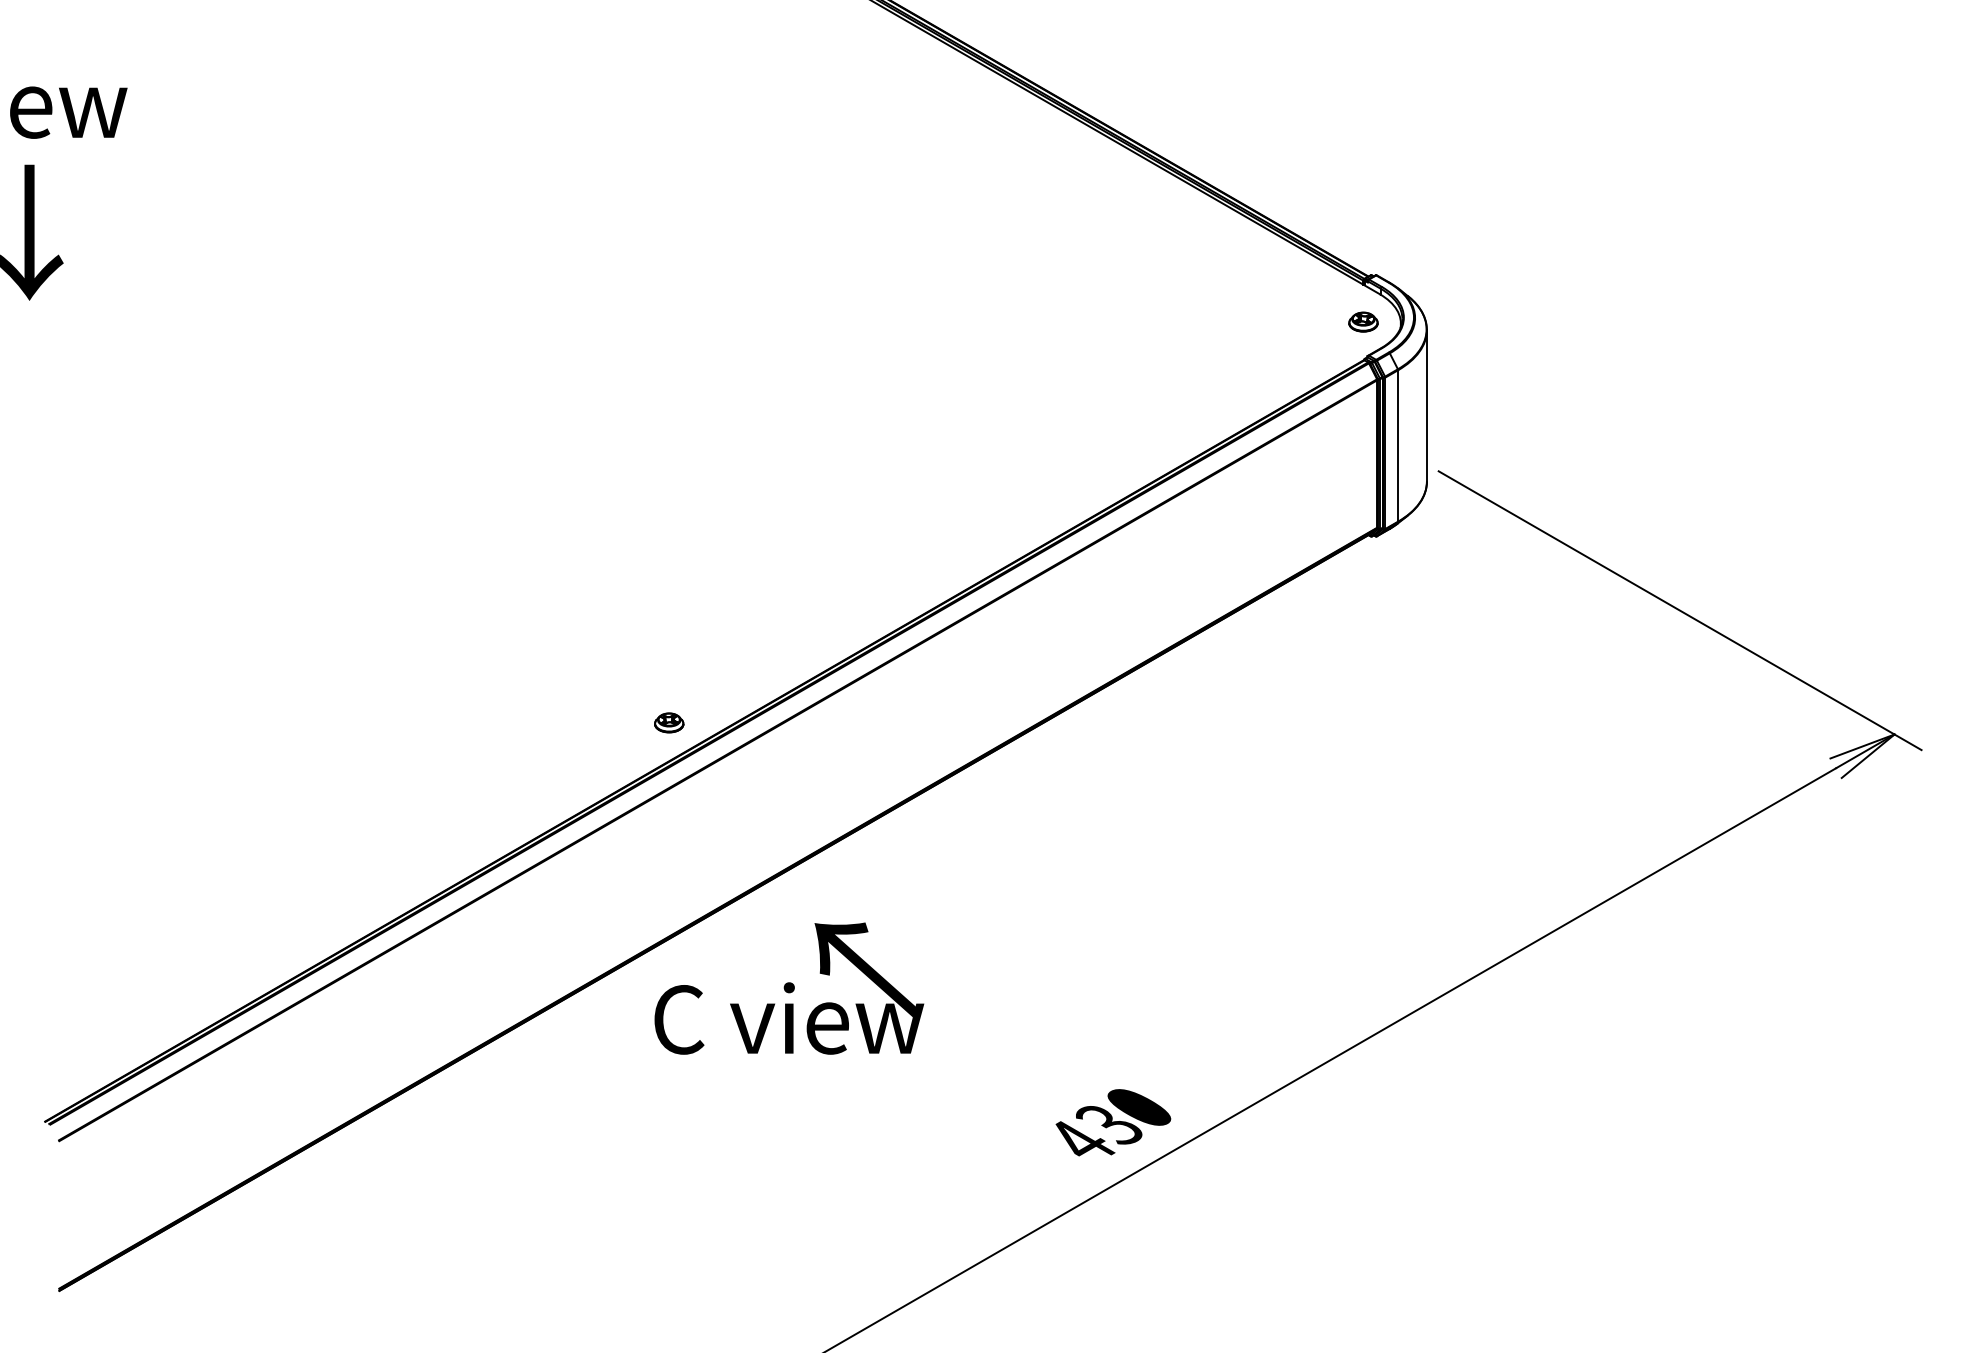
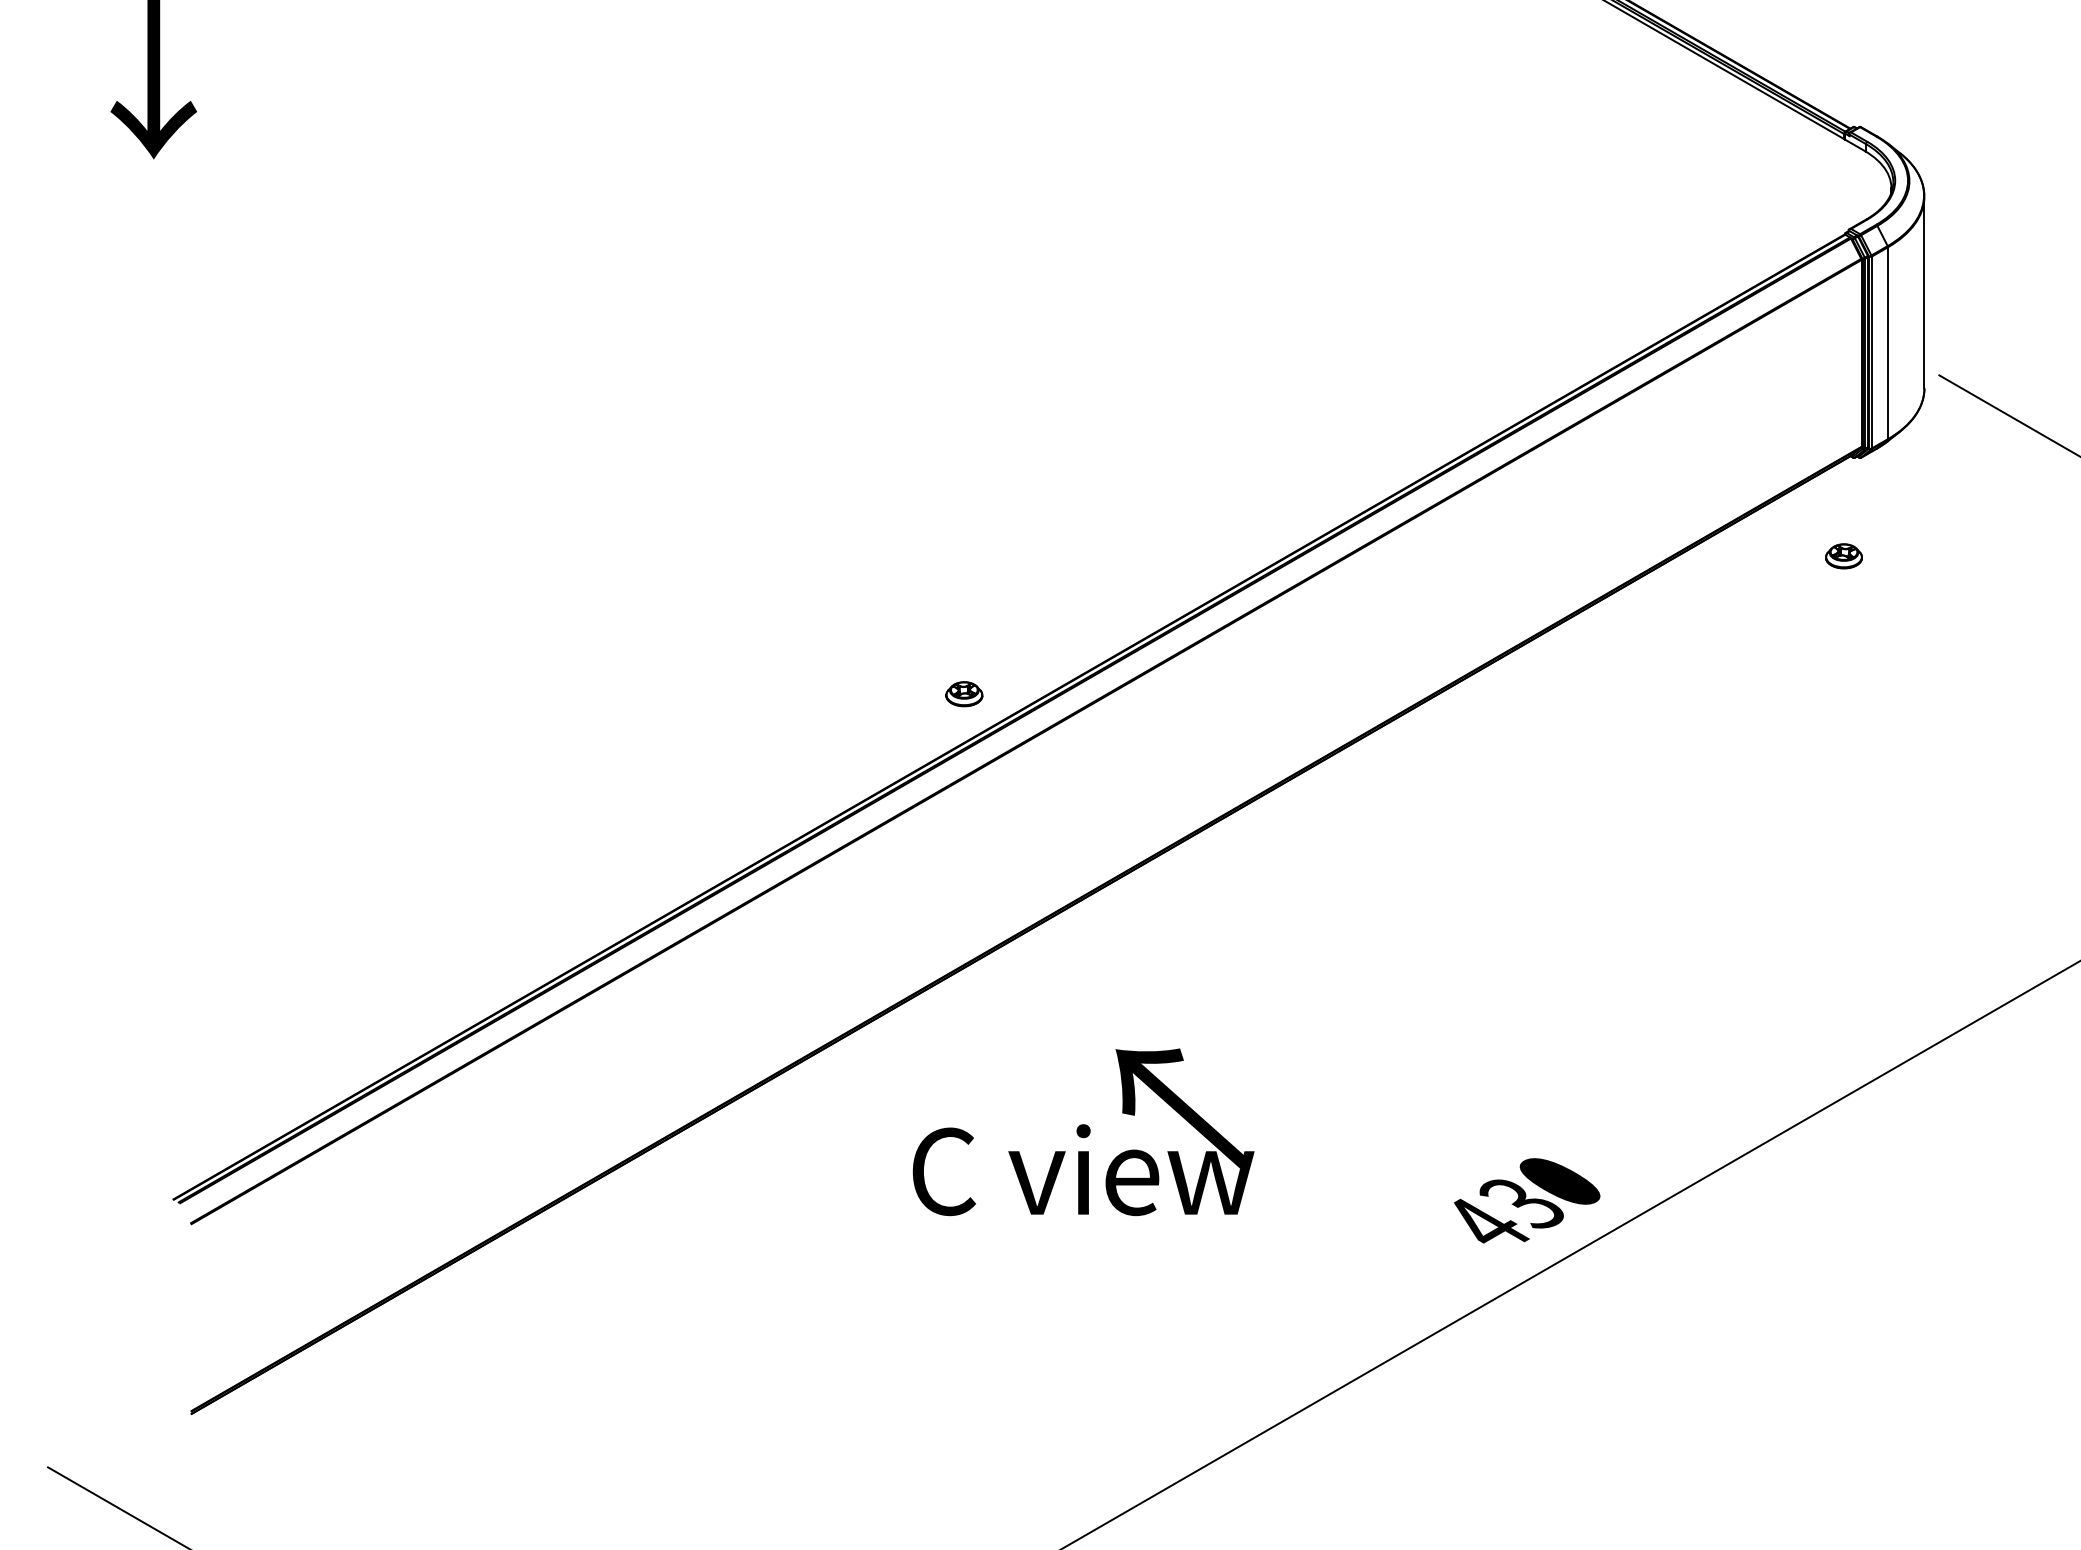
part: (1363, 321) -> (1844, 555), moved
text: (789, 988) -> (1083, 1132), moved

